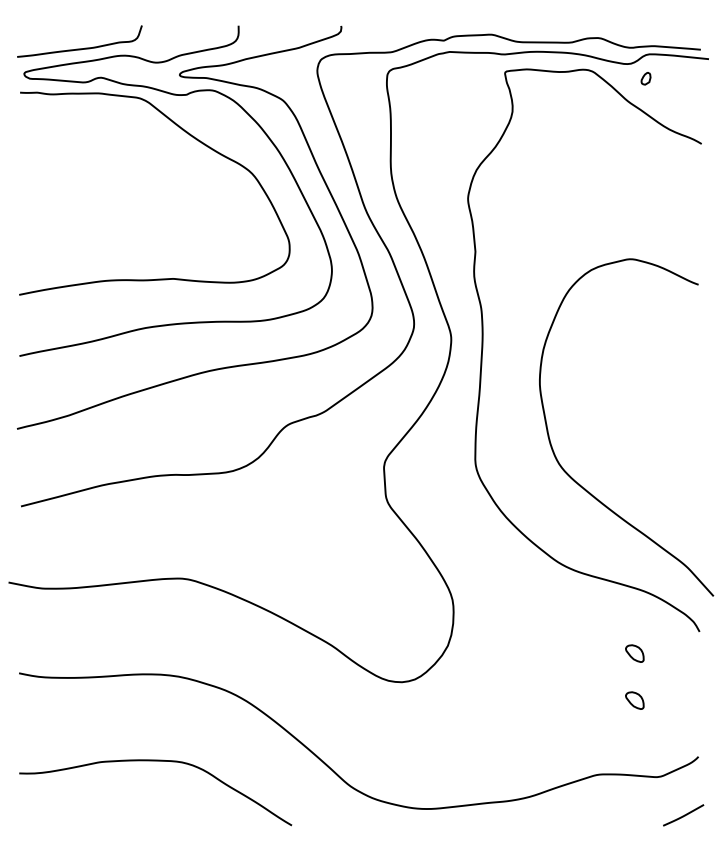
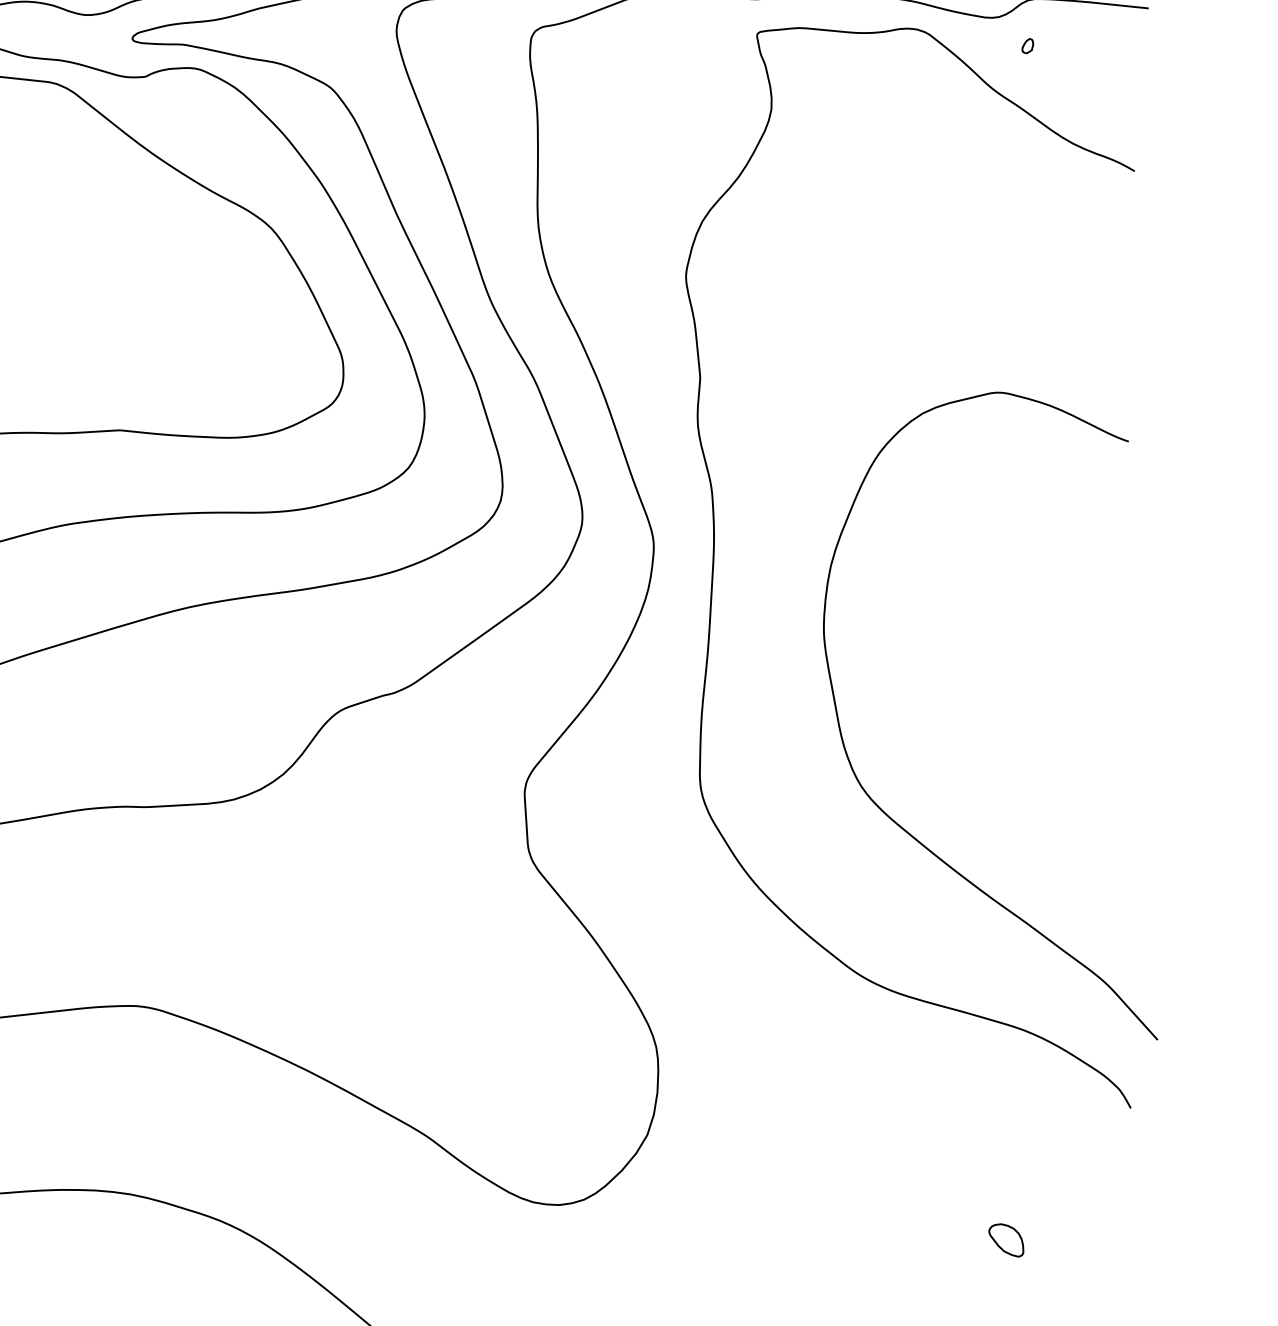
part: (645, 78) -> (1026, 45), size x0.62
part: (634, 653) -> (1005, 1149), removed

